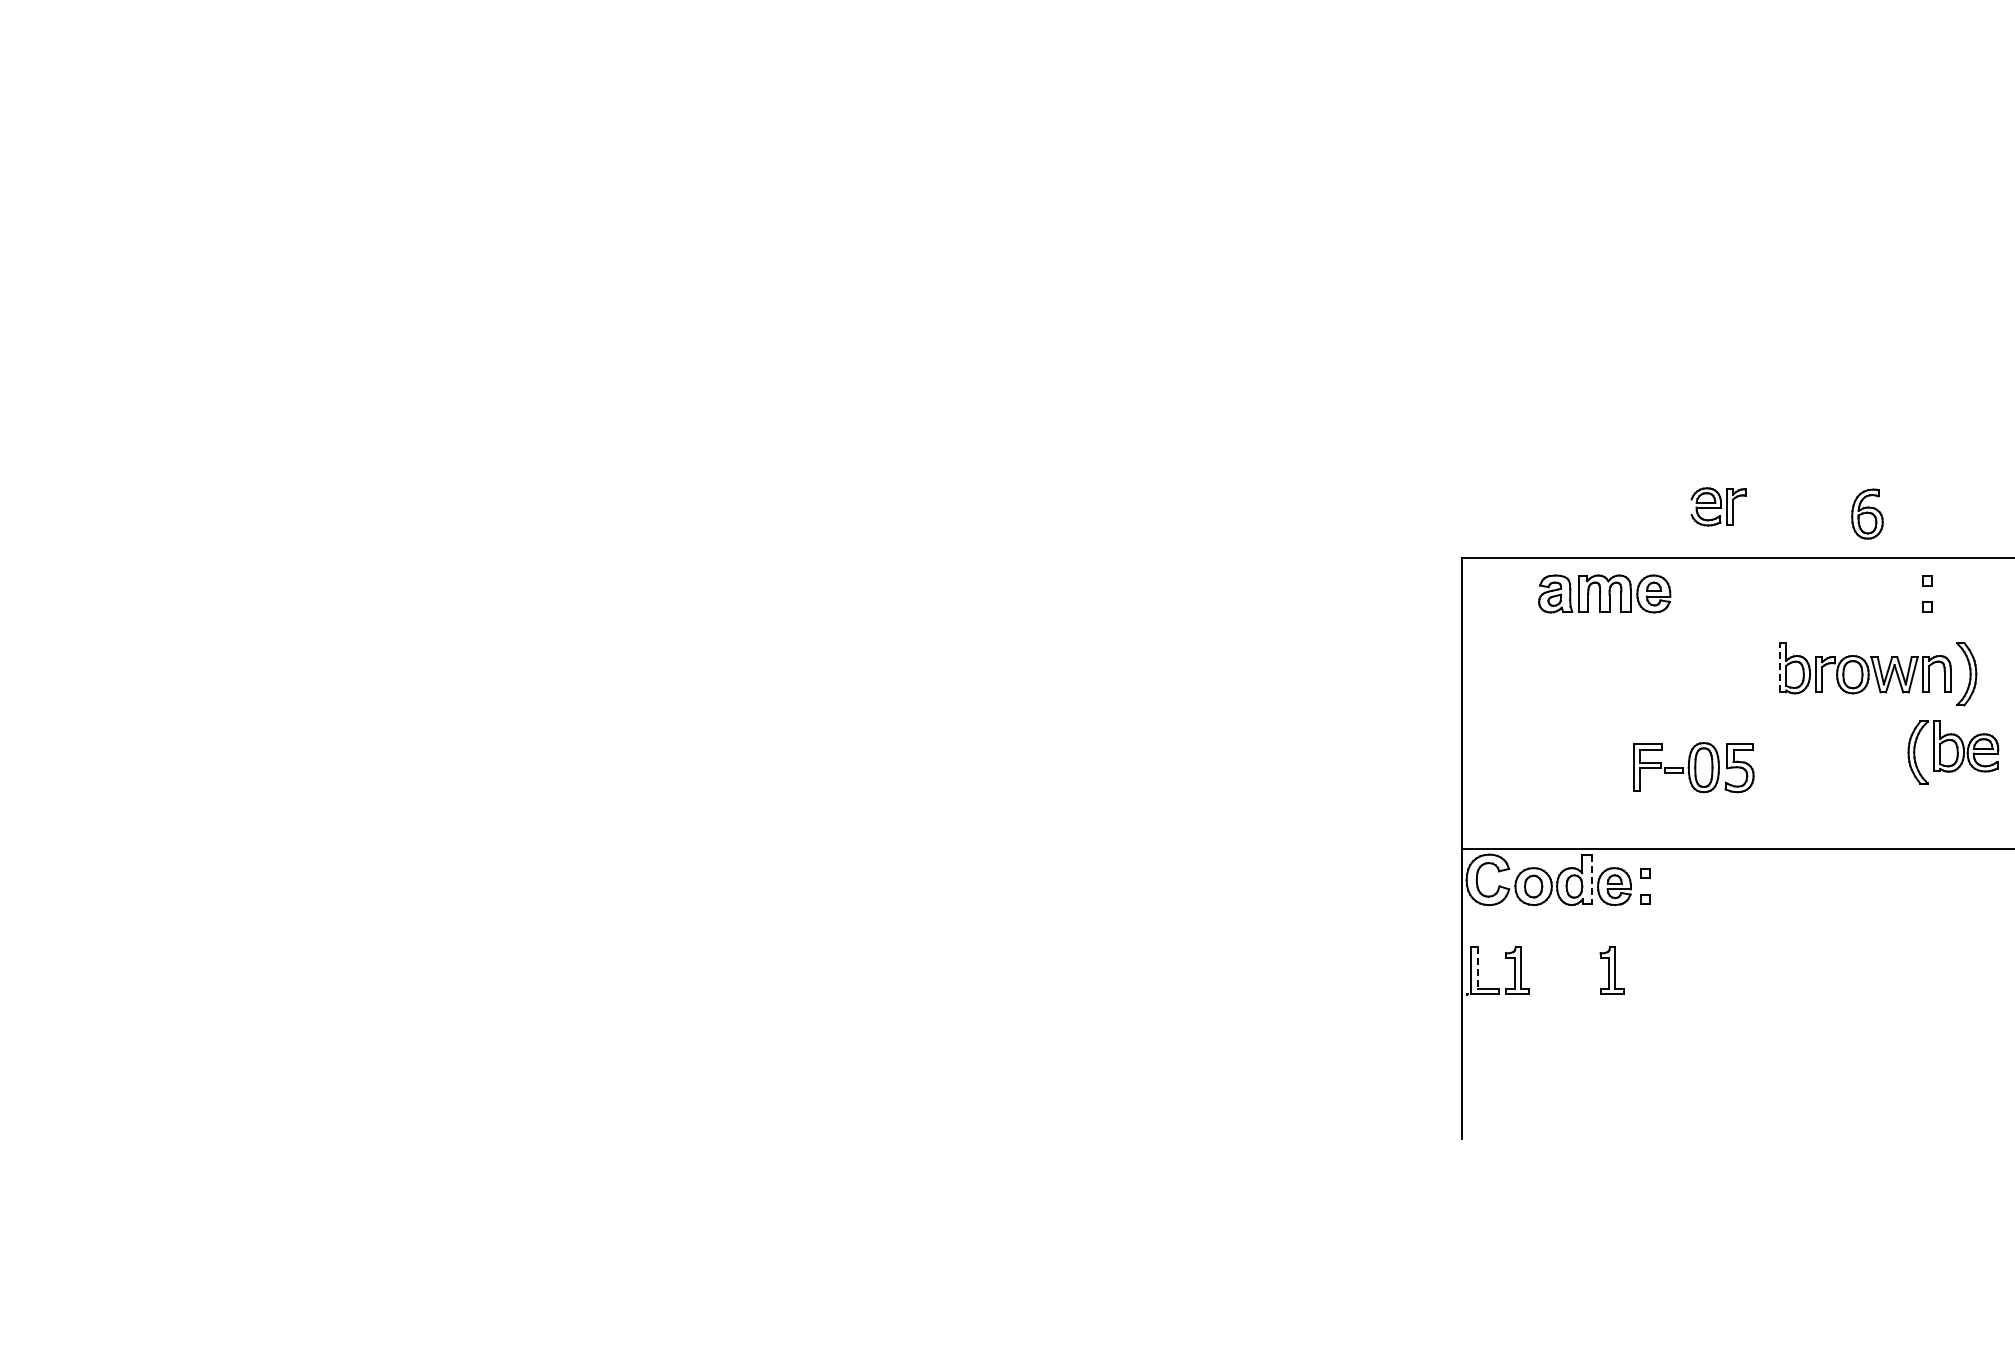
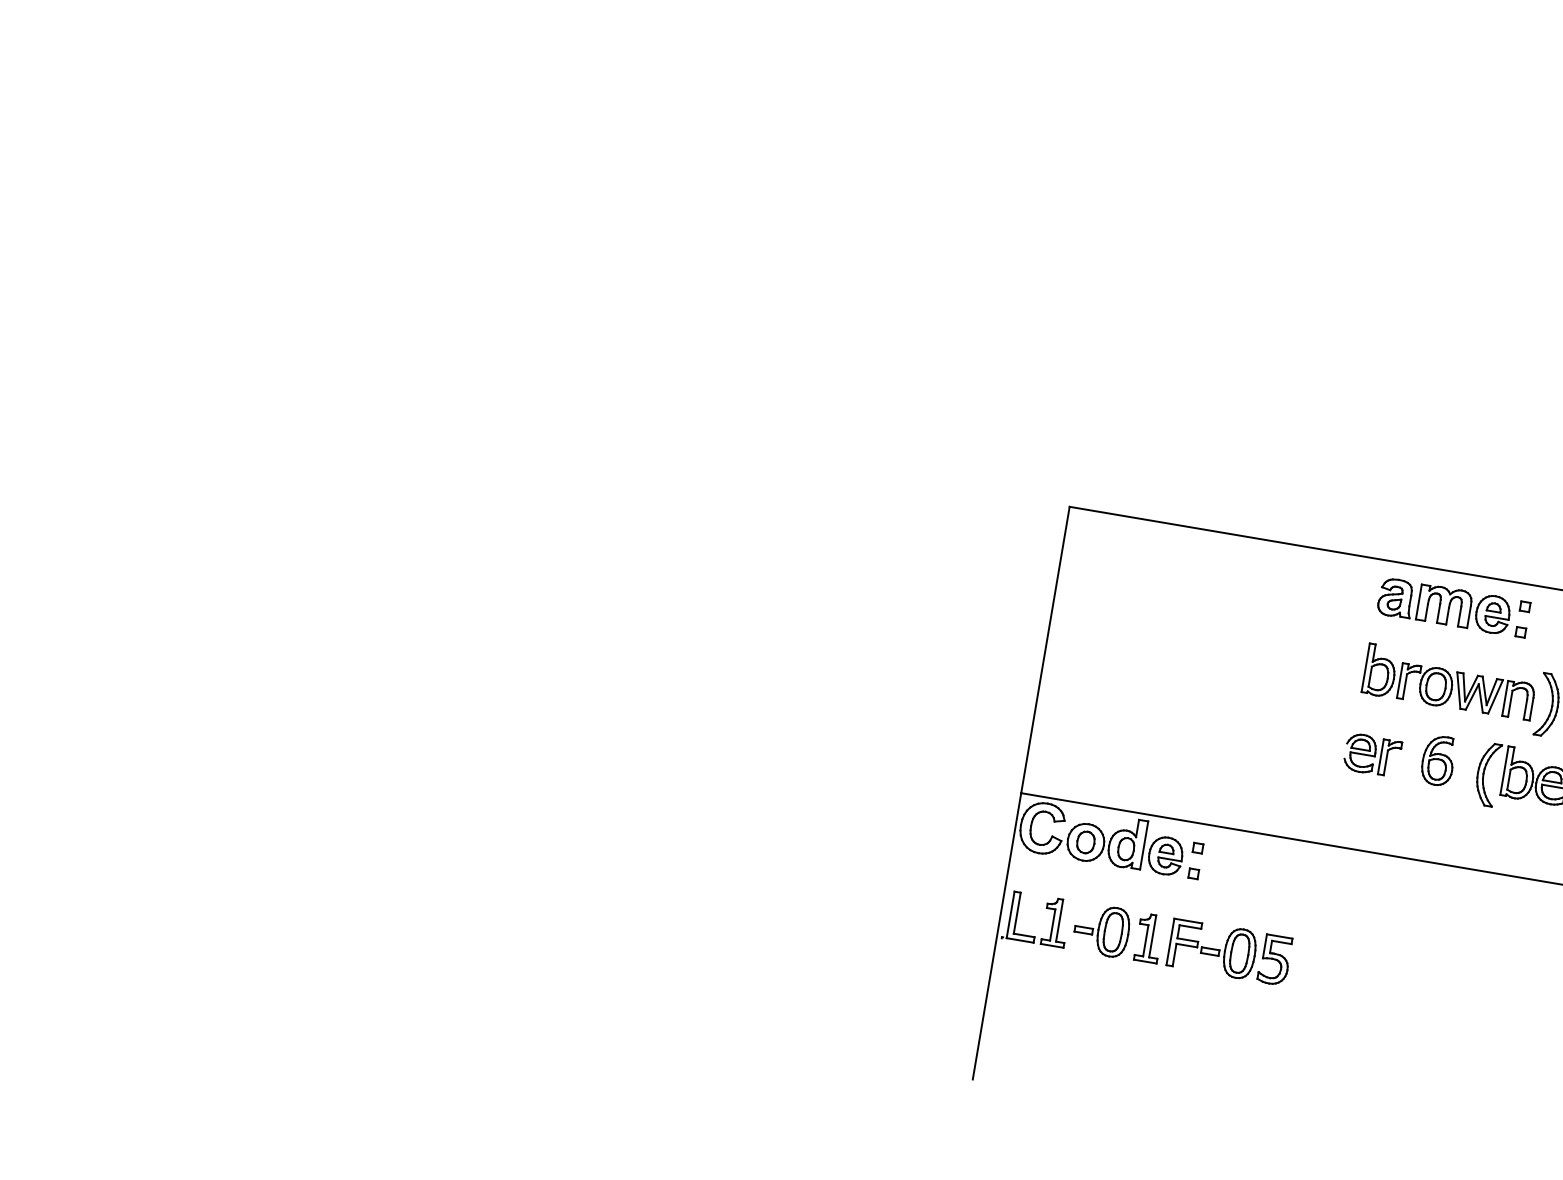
part: (1718, 506) -> (1372, 754), moved
part: (1867, 513) -> (1438, 759), moved
part: (1604, 593) -> (1444, 605), moved
line: (1780, 667) -> (1365, 667), dashed -> solid
part: (1693, 767) -> (1229, 951), moved
line: (1591, 880) -> (1144, 846), dashed -> solid
line: (1477, 967) -> (1017, 912), dashed -> solid
part: (1563, 970) -> (1101, 930), added

